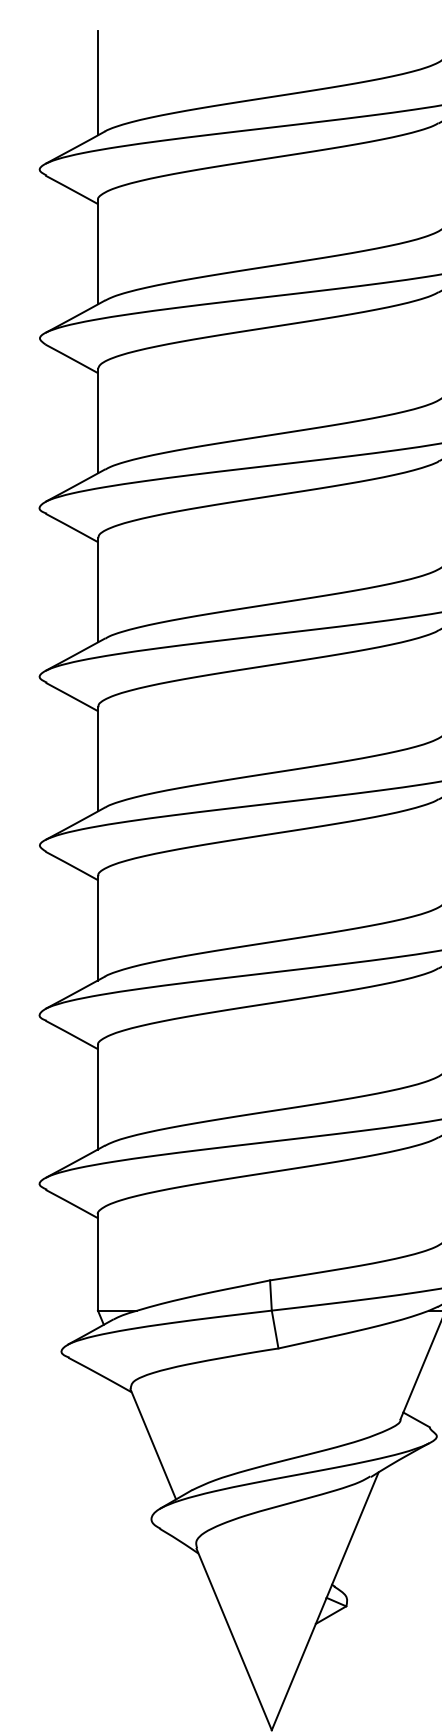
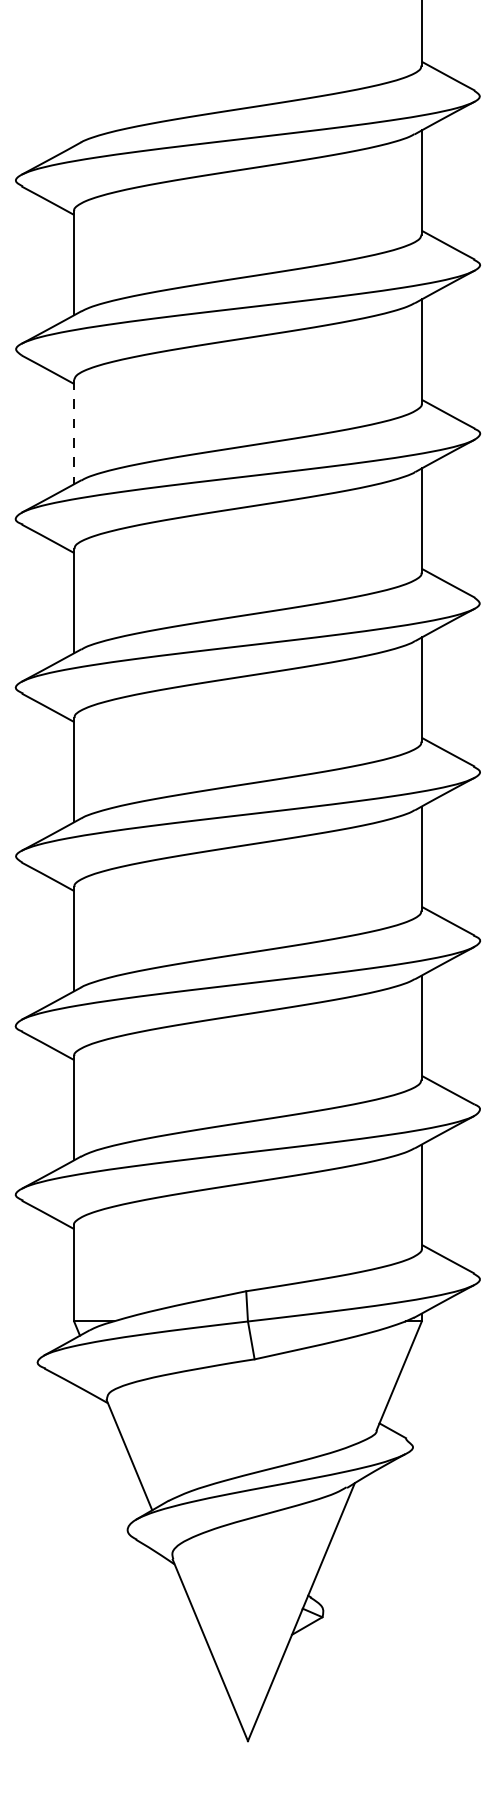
line: (98, 83) -> (74, 94), removed
line: (98, 421) -> (74, 432), solid -> dashed

